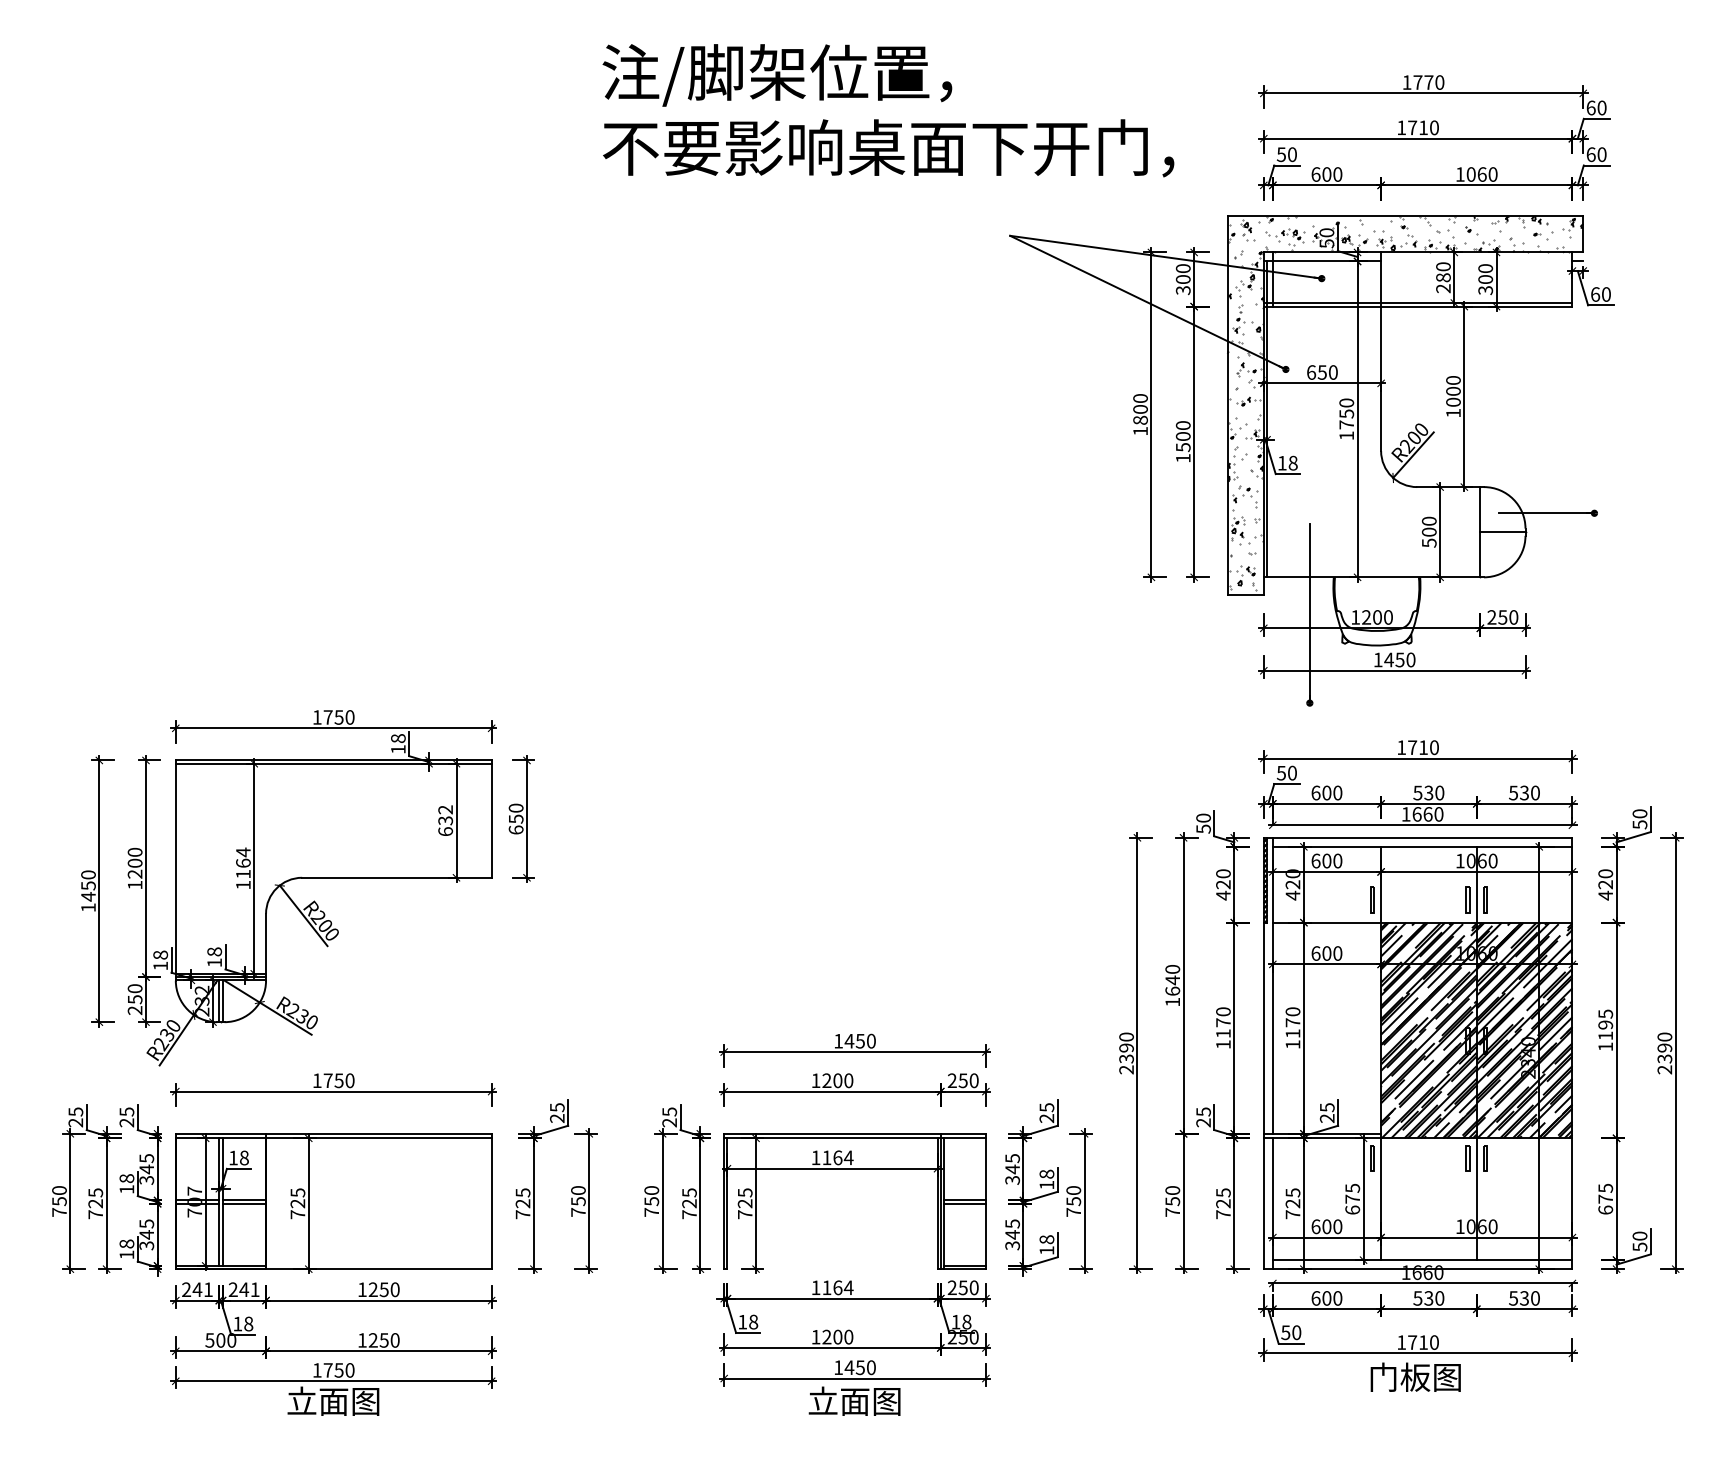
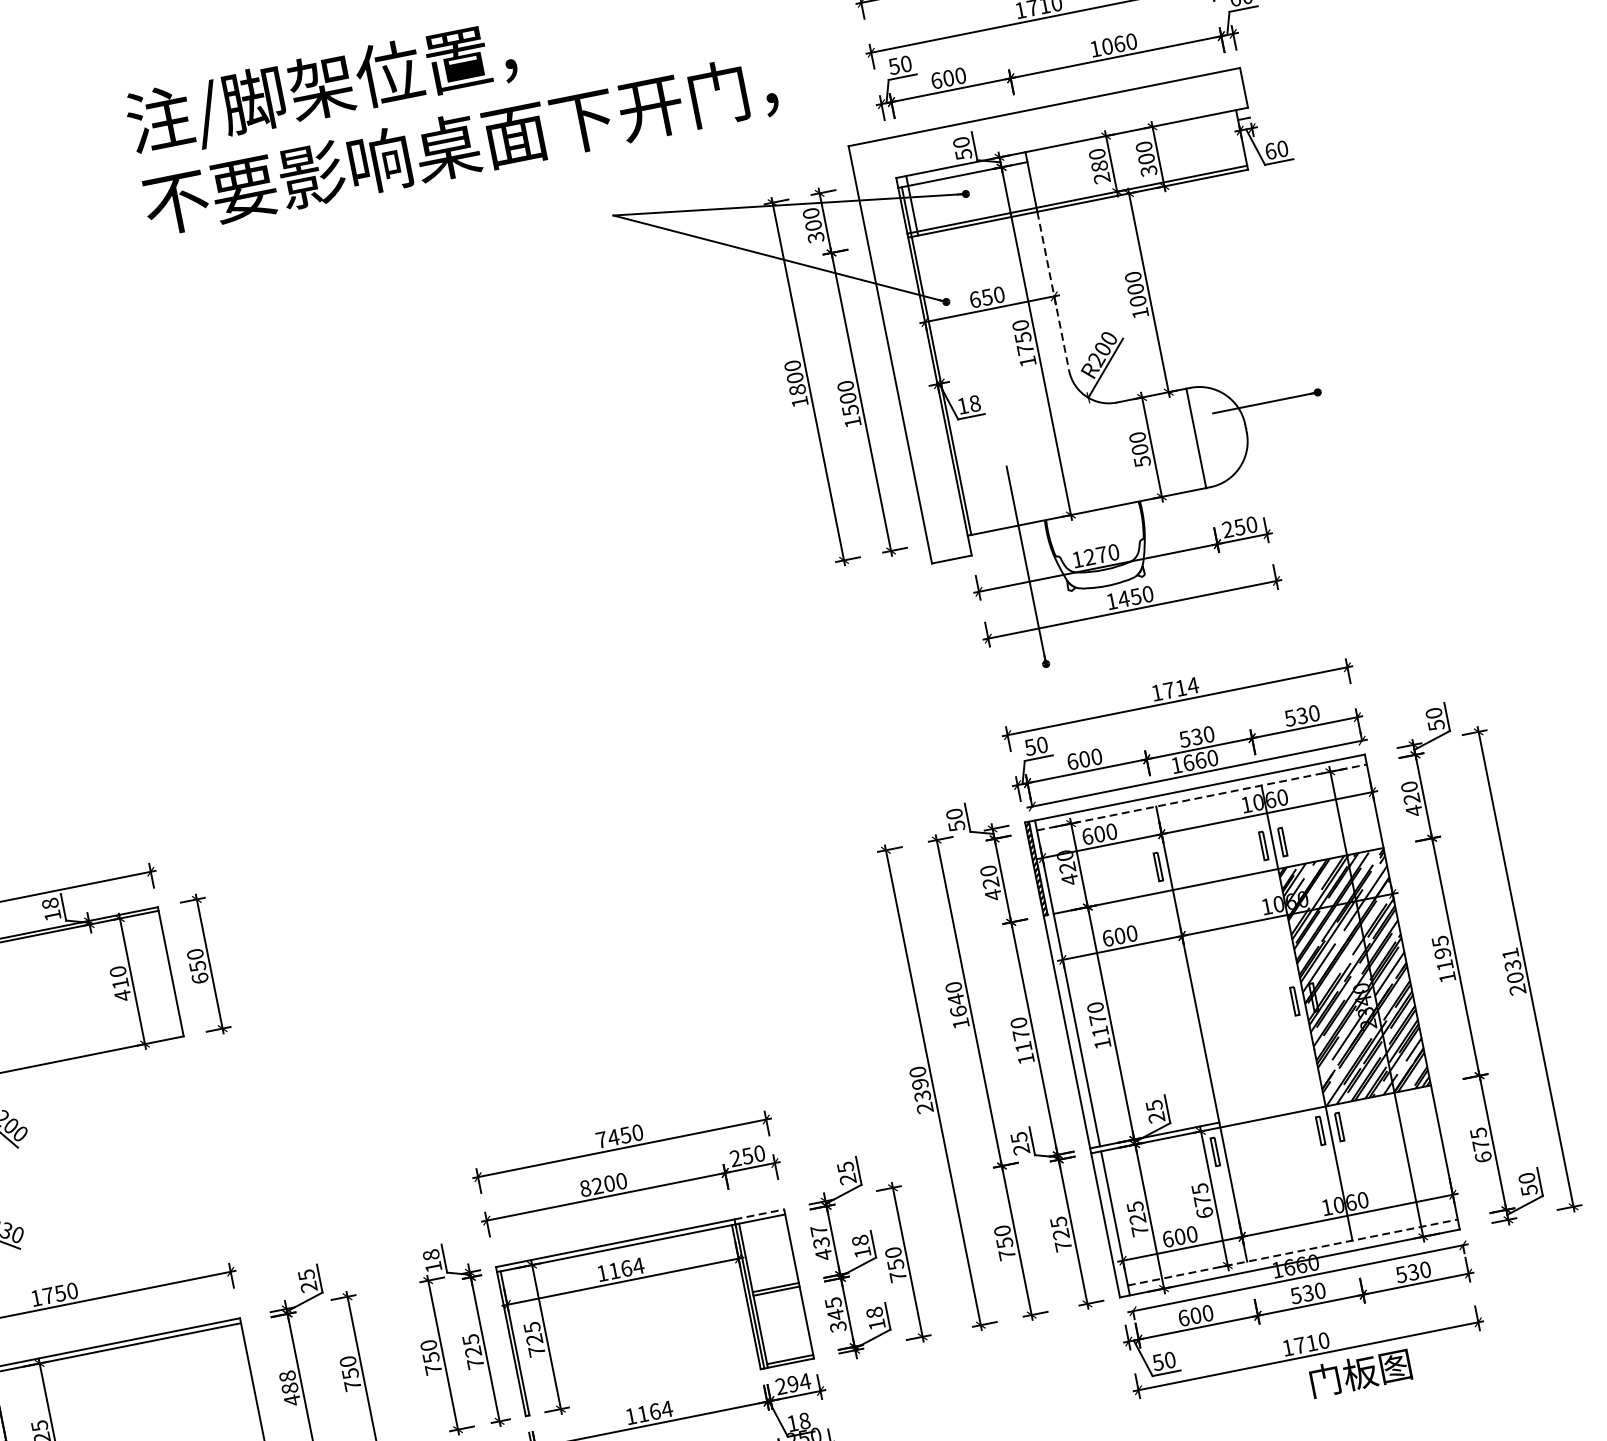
line: (1381, 379) -> (1053, 291), solid -> dashed
hatch: (1405, 403) -> (1085, 313), removed
line: (1502, 532) -> (1220, 433), removed
text: (1377, 617) -> (1101, 554), 1200 -> 1270
text: (1434, 747) -> (1193, 685), 1710 -> 1714
text: (445, 820) -> (120, 983), 632 -> 410
line: (1422, 846) -> (1201, 797), solid -> dashed
hatch: (1428, 1030) -> (1248, 998), removed
text: (838, 1041) -> (601, 1140), 1450 -> 7450
text: (1664, 1047) -> (1512, 965), 2390 -> 2031
text: (815, 1080) -> (584, 1188), 1200 -> 8200
text: (669, 1117) -> (432, 1261), 25 -> 18
line: (963, 1133) -> (759, 1214), solid -> dashed
text: (1012, 1169) -> (821, 1242), 345 -> 437
text: (522, 1203) -> (289, 1388), 725 -> 488
line: (1422, 1260) -> (1292, 1252), solid -> dashed
text: (968, 1287) -> (798, 1382), 250 -> 294
text: (1415, 1376) -> (1360, 1372), moved

